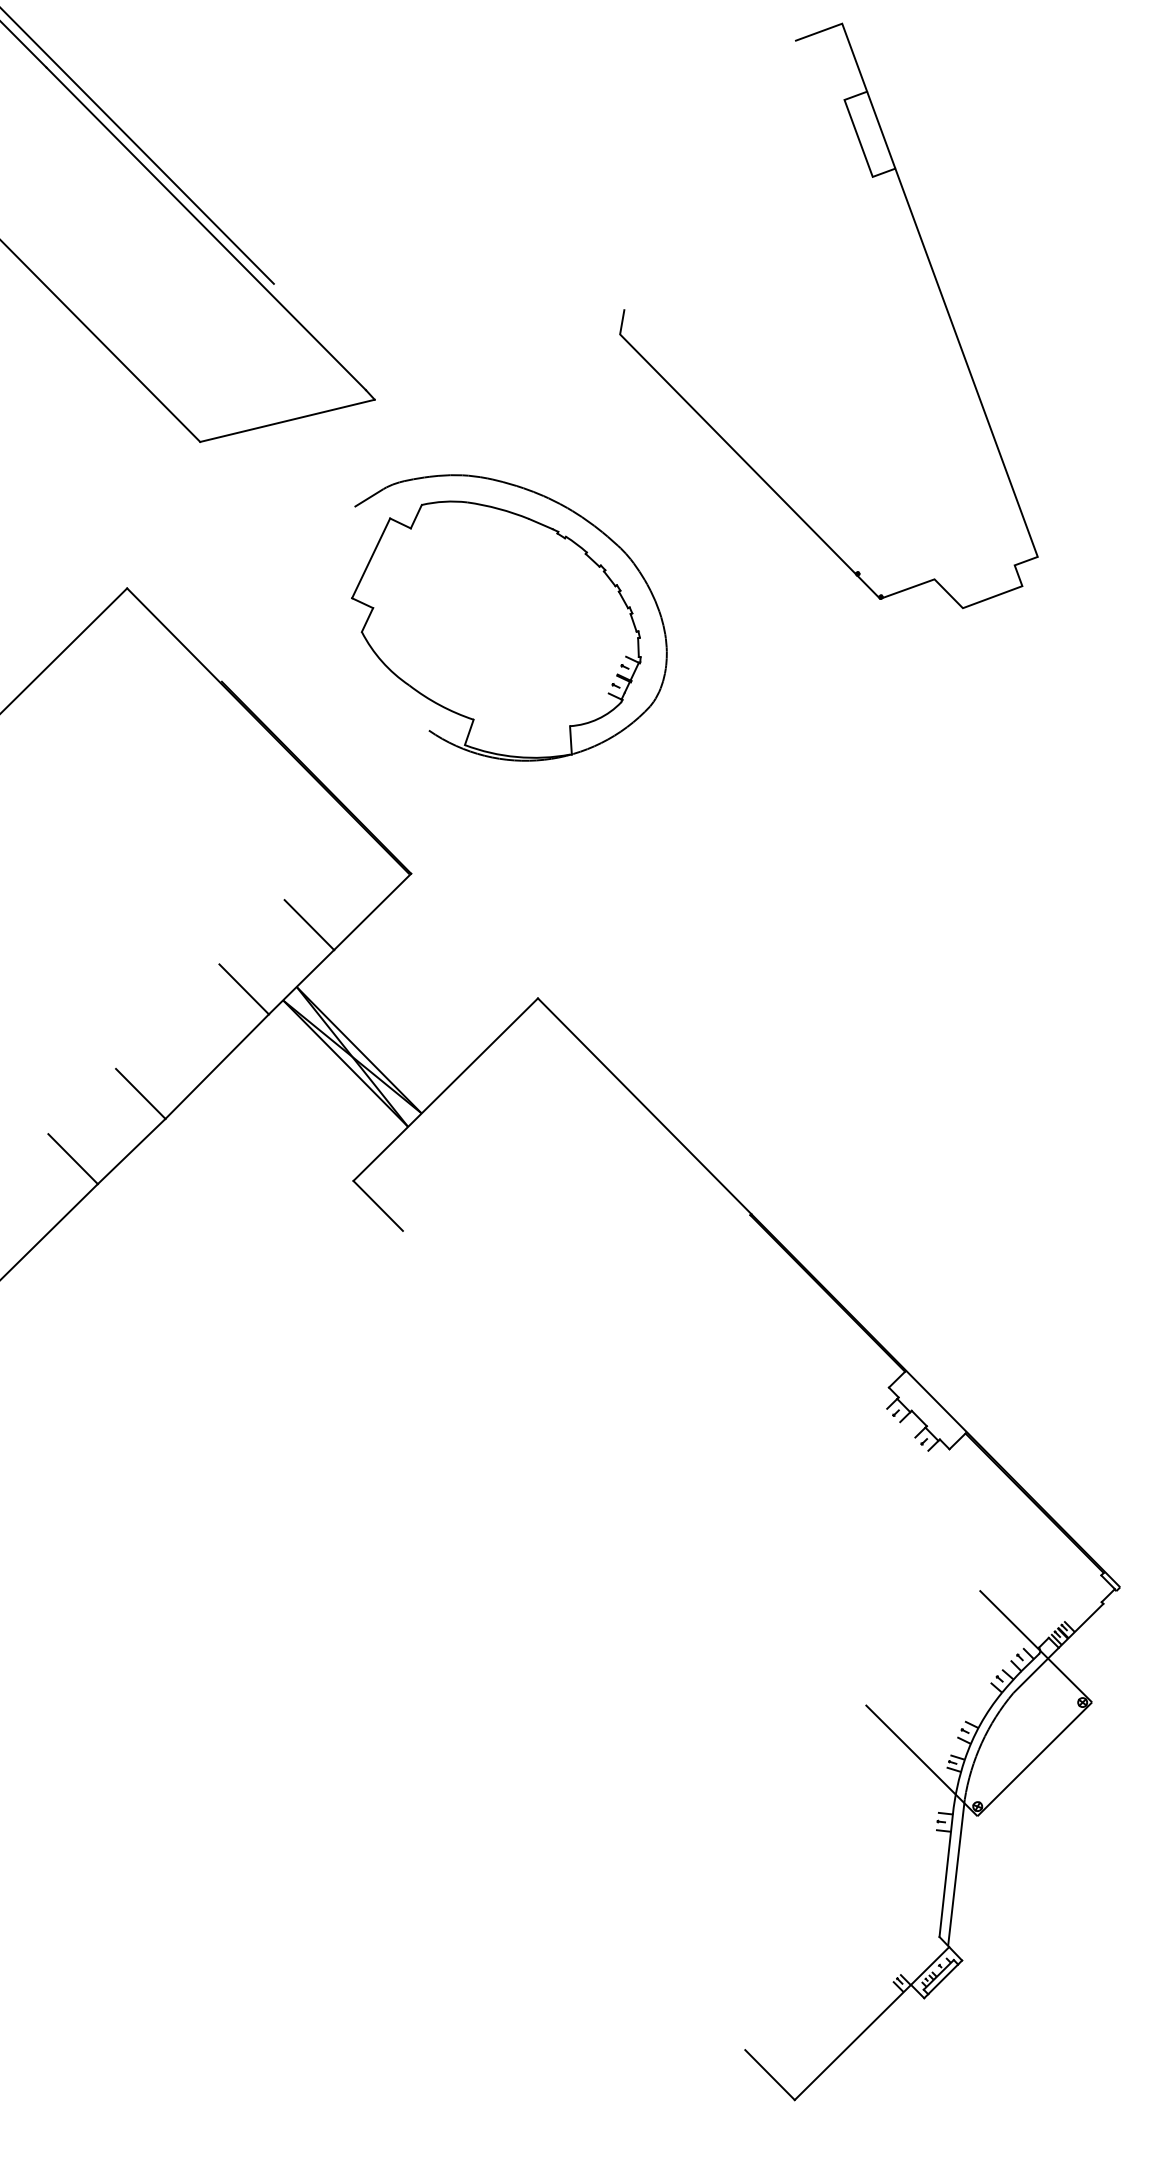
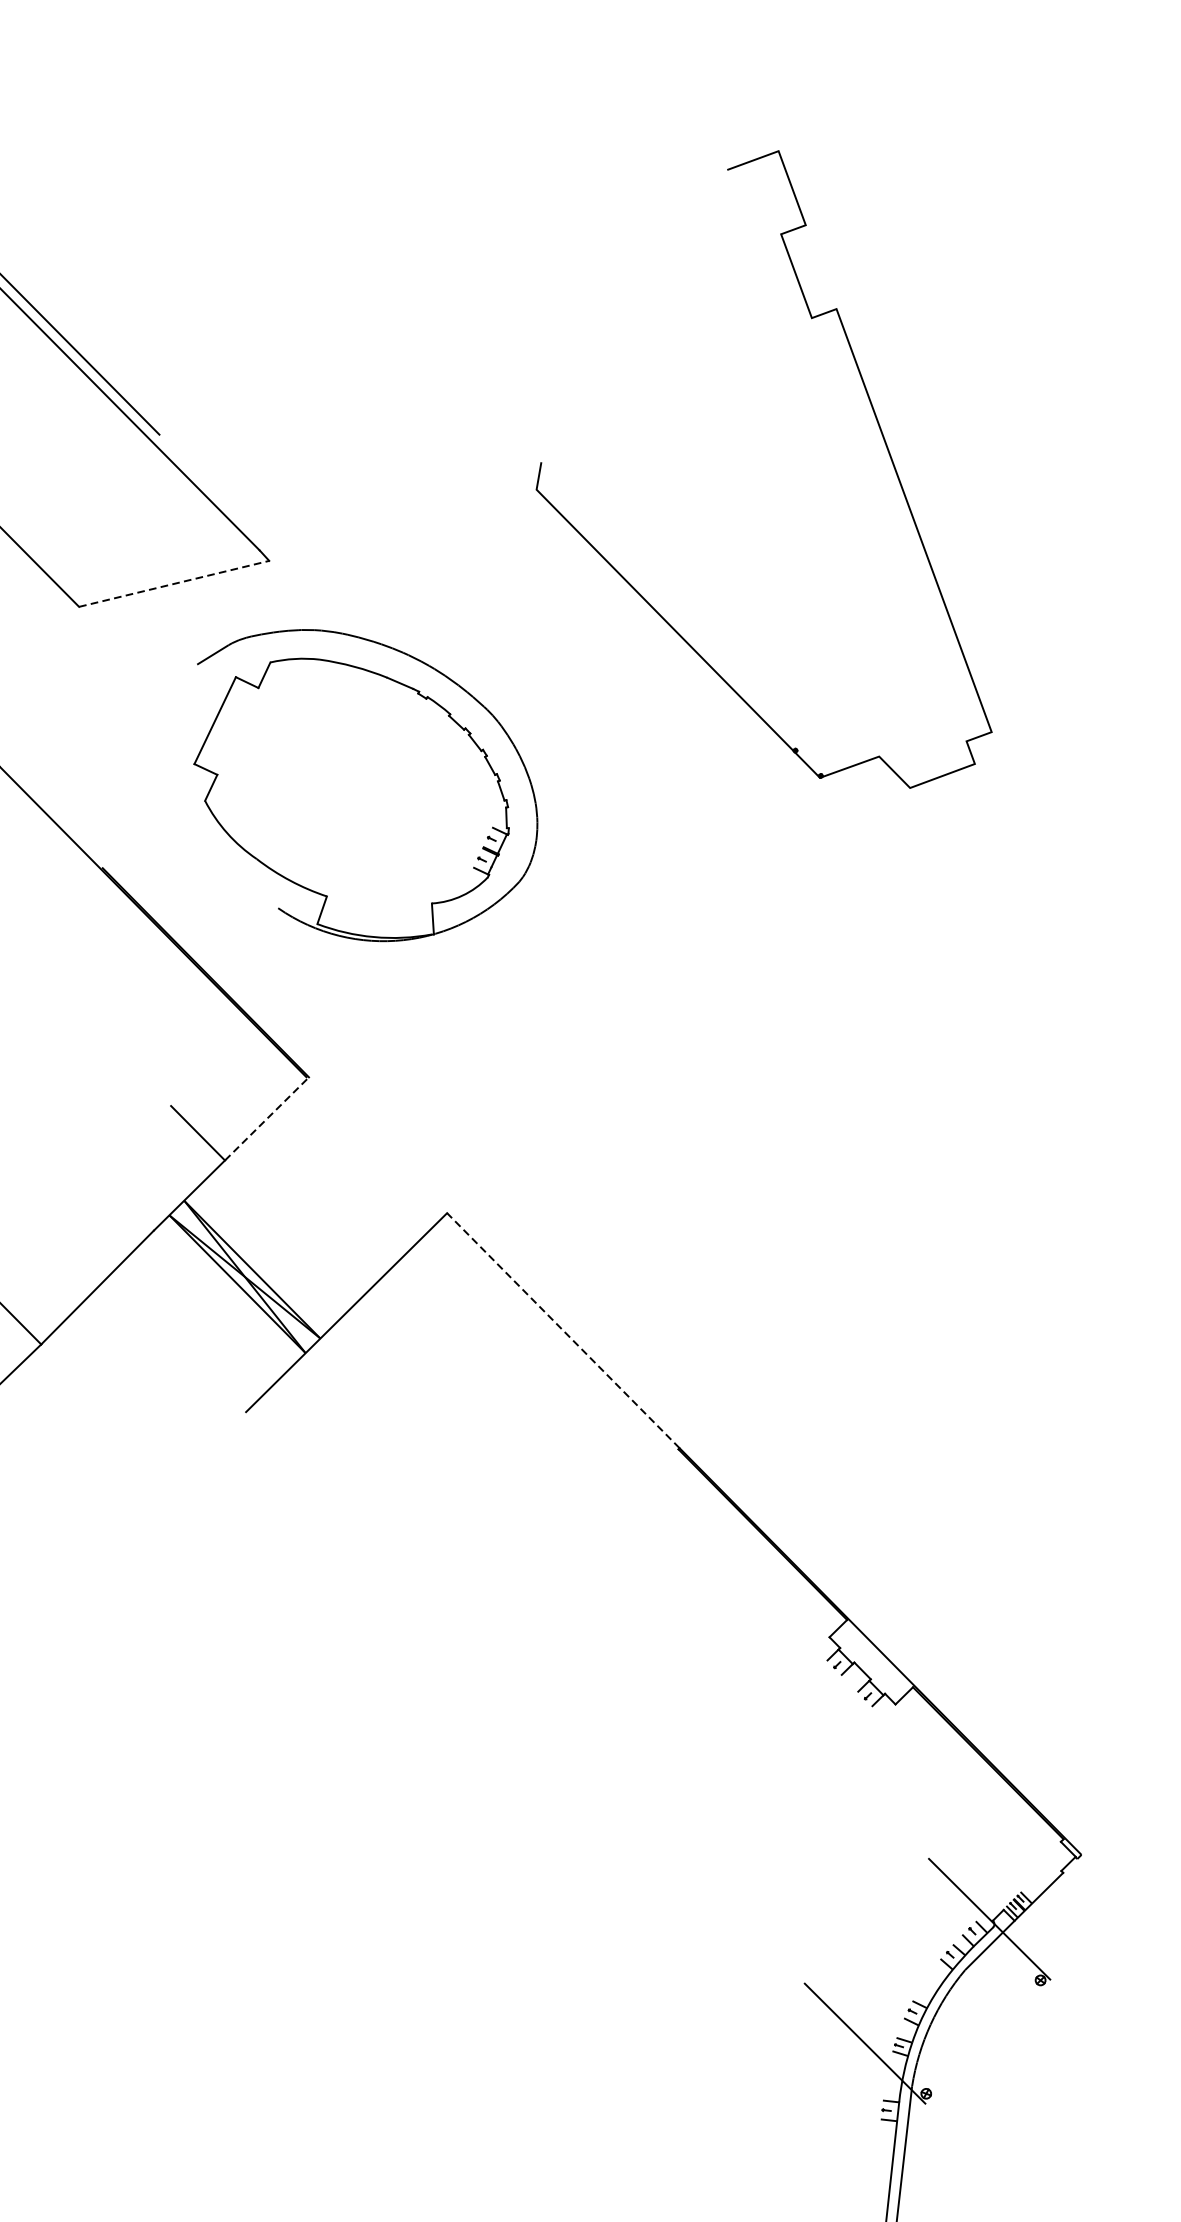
line: (881, 129) -> (821, 266), removed
line: (287, 420) -> (174, 583), solid -> dashed
part: (509, 617) -> (365, 785), moved
line: (373, 911) -> (267, 1118), solid -> dashed
line: (243, 989) -> (126, 1203), removed
line: (644, 1106) -> (563, 1330), solid -> dashed
line: (377, 1205) -> (272, 1438), removed
line: (1034, 1759) -> (988, 2042), removed

